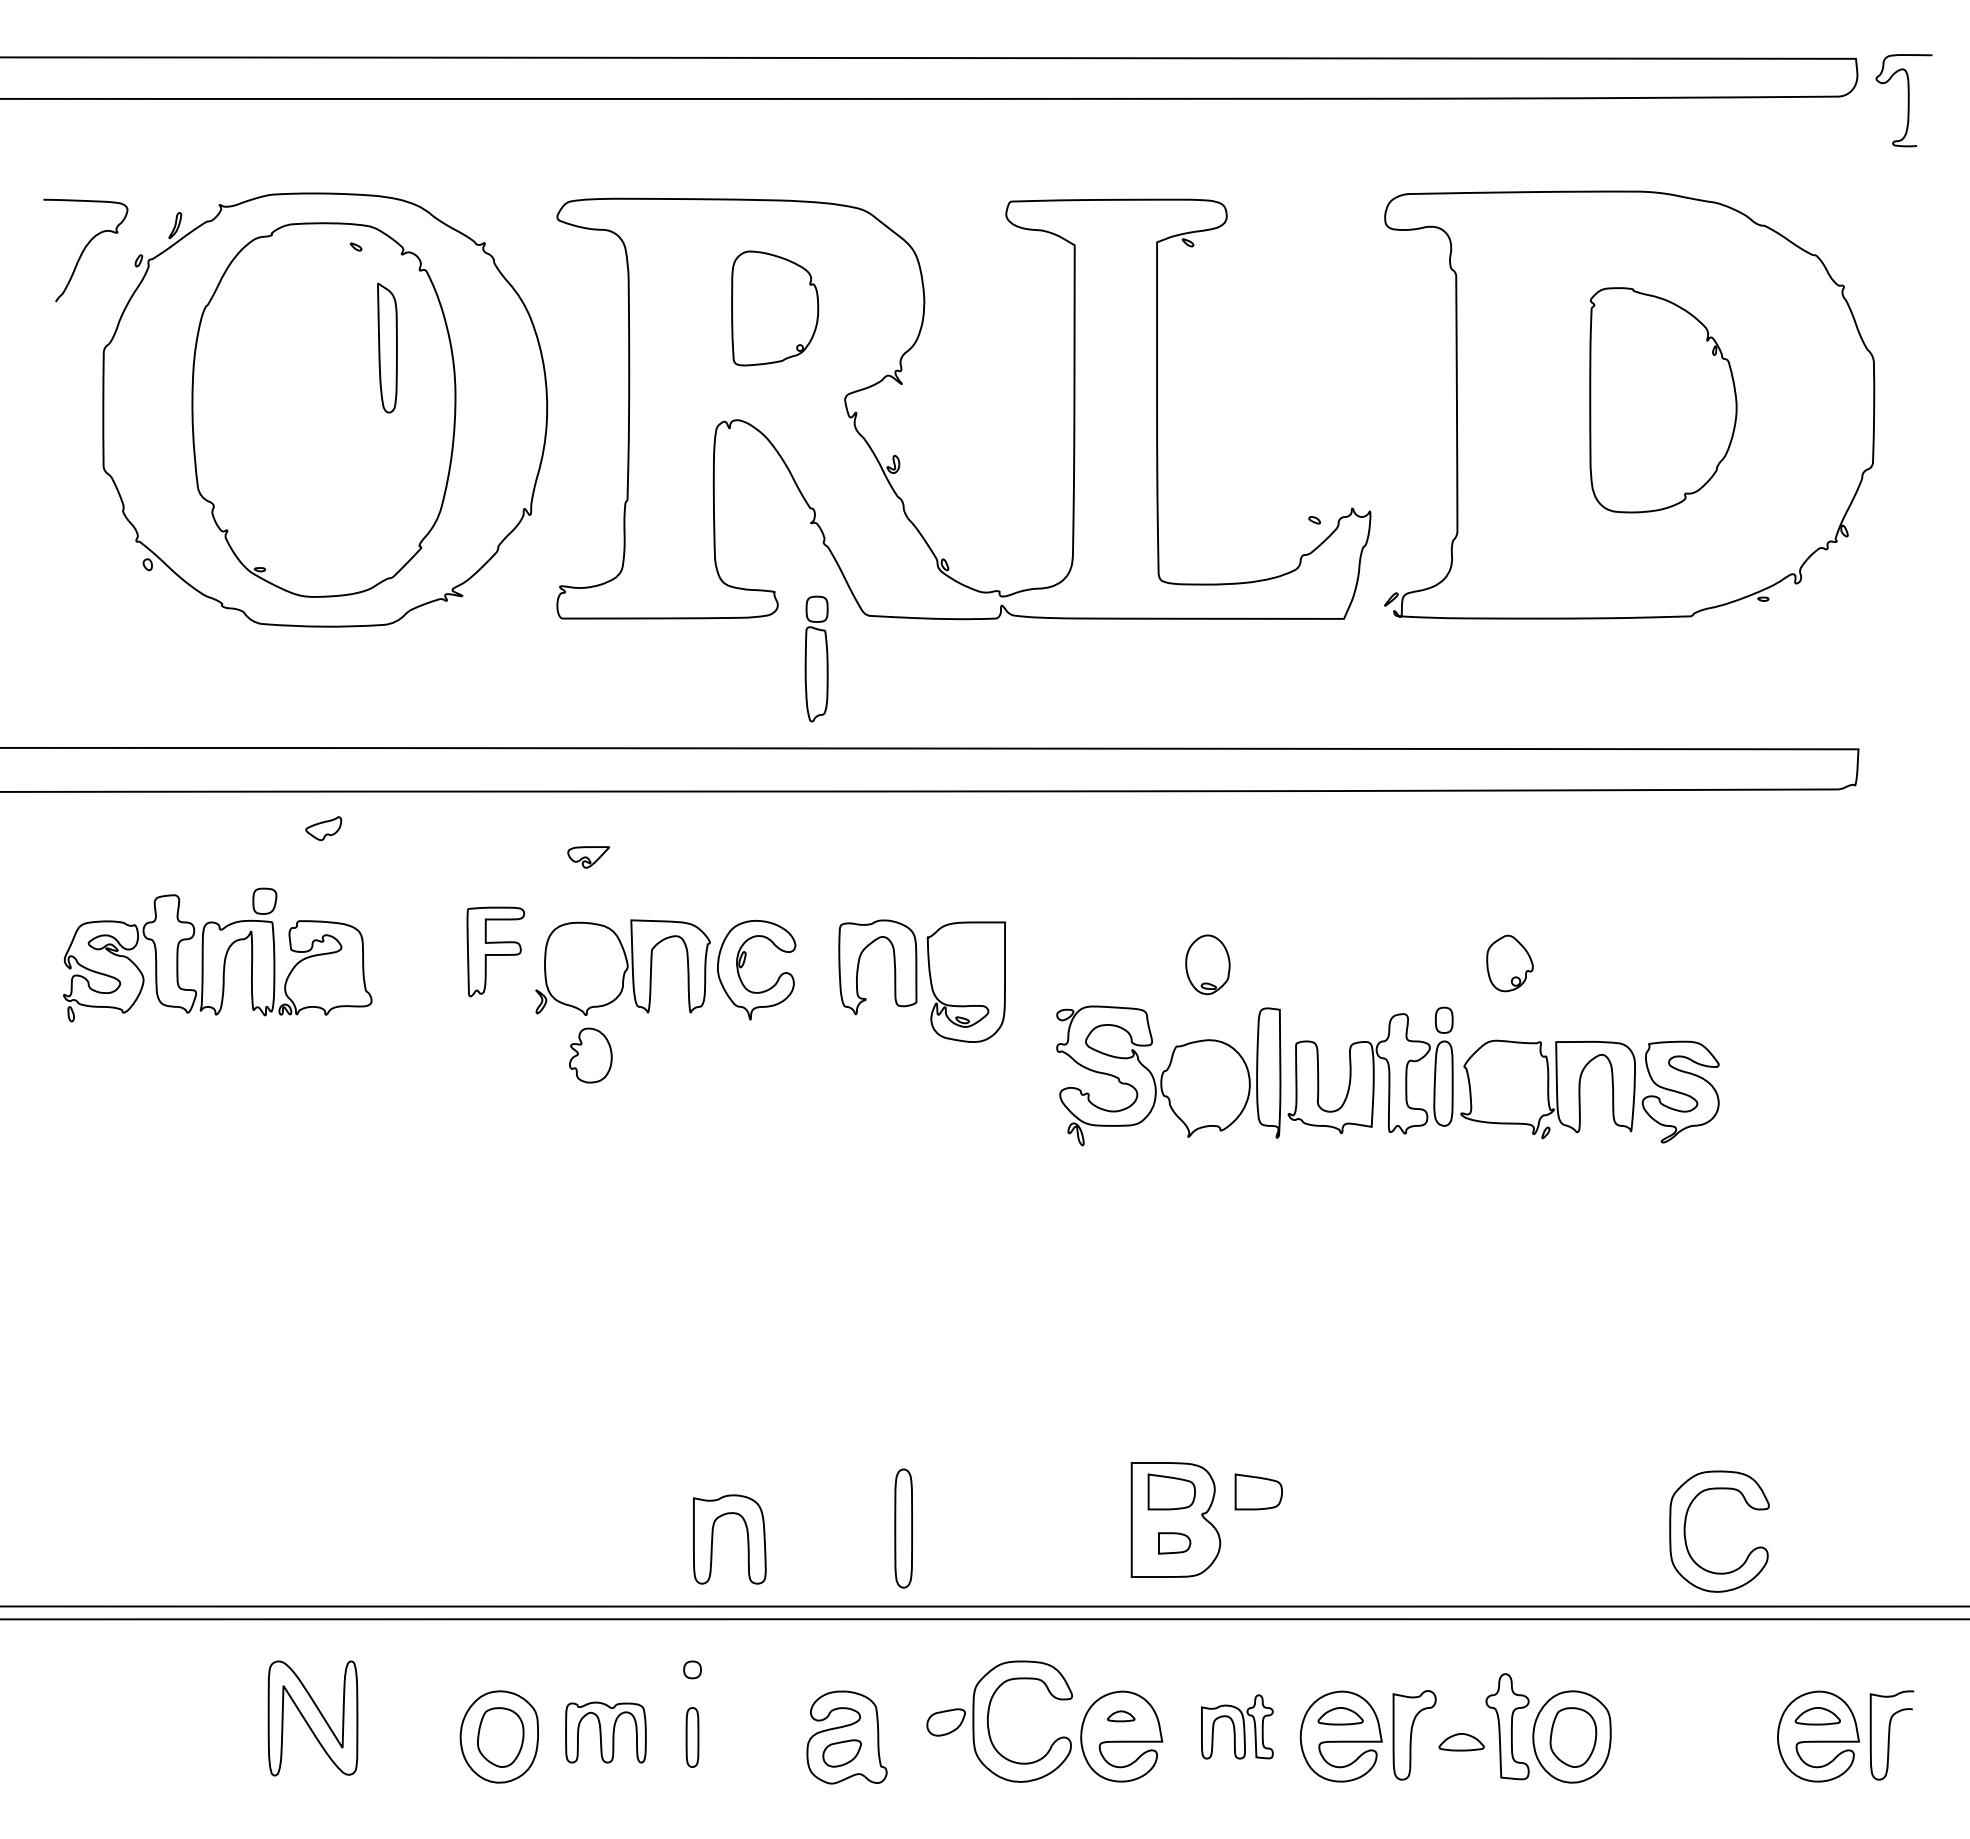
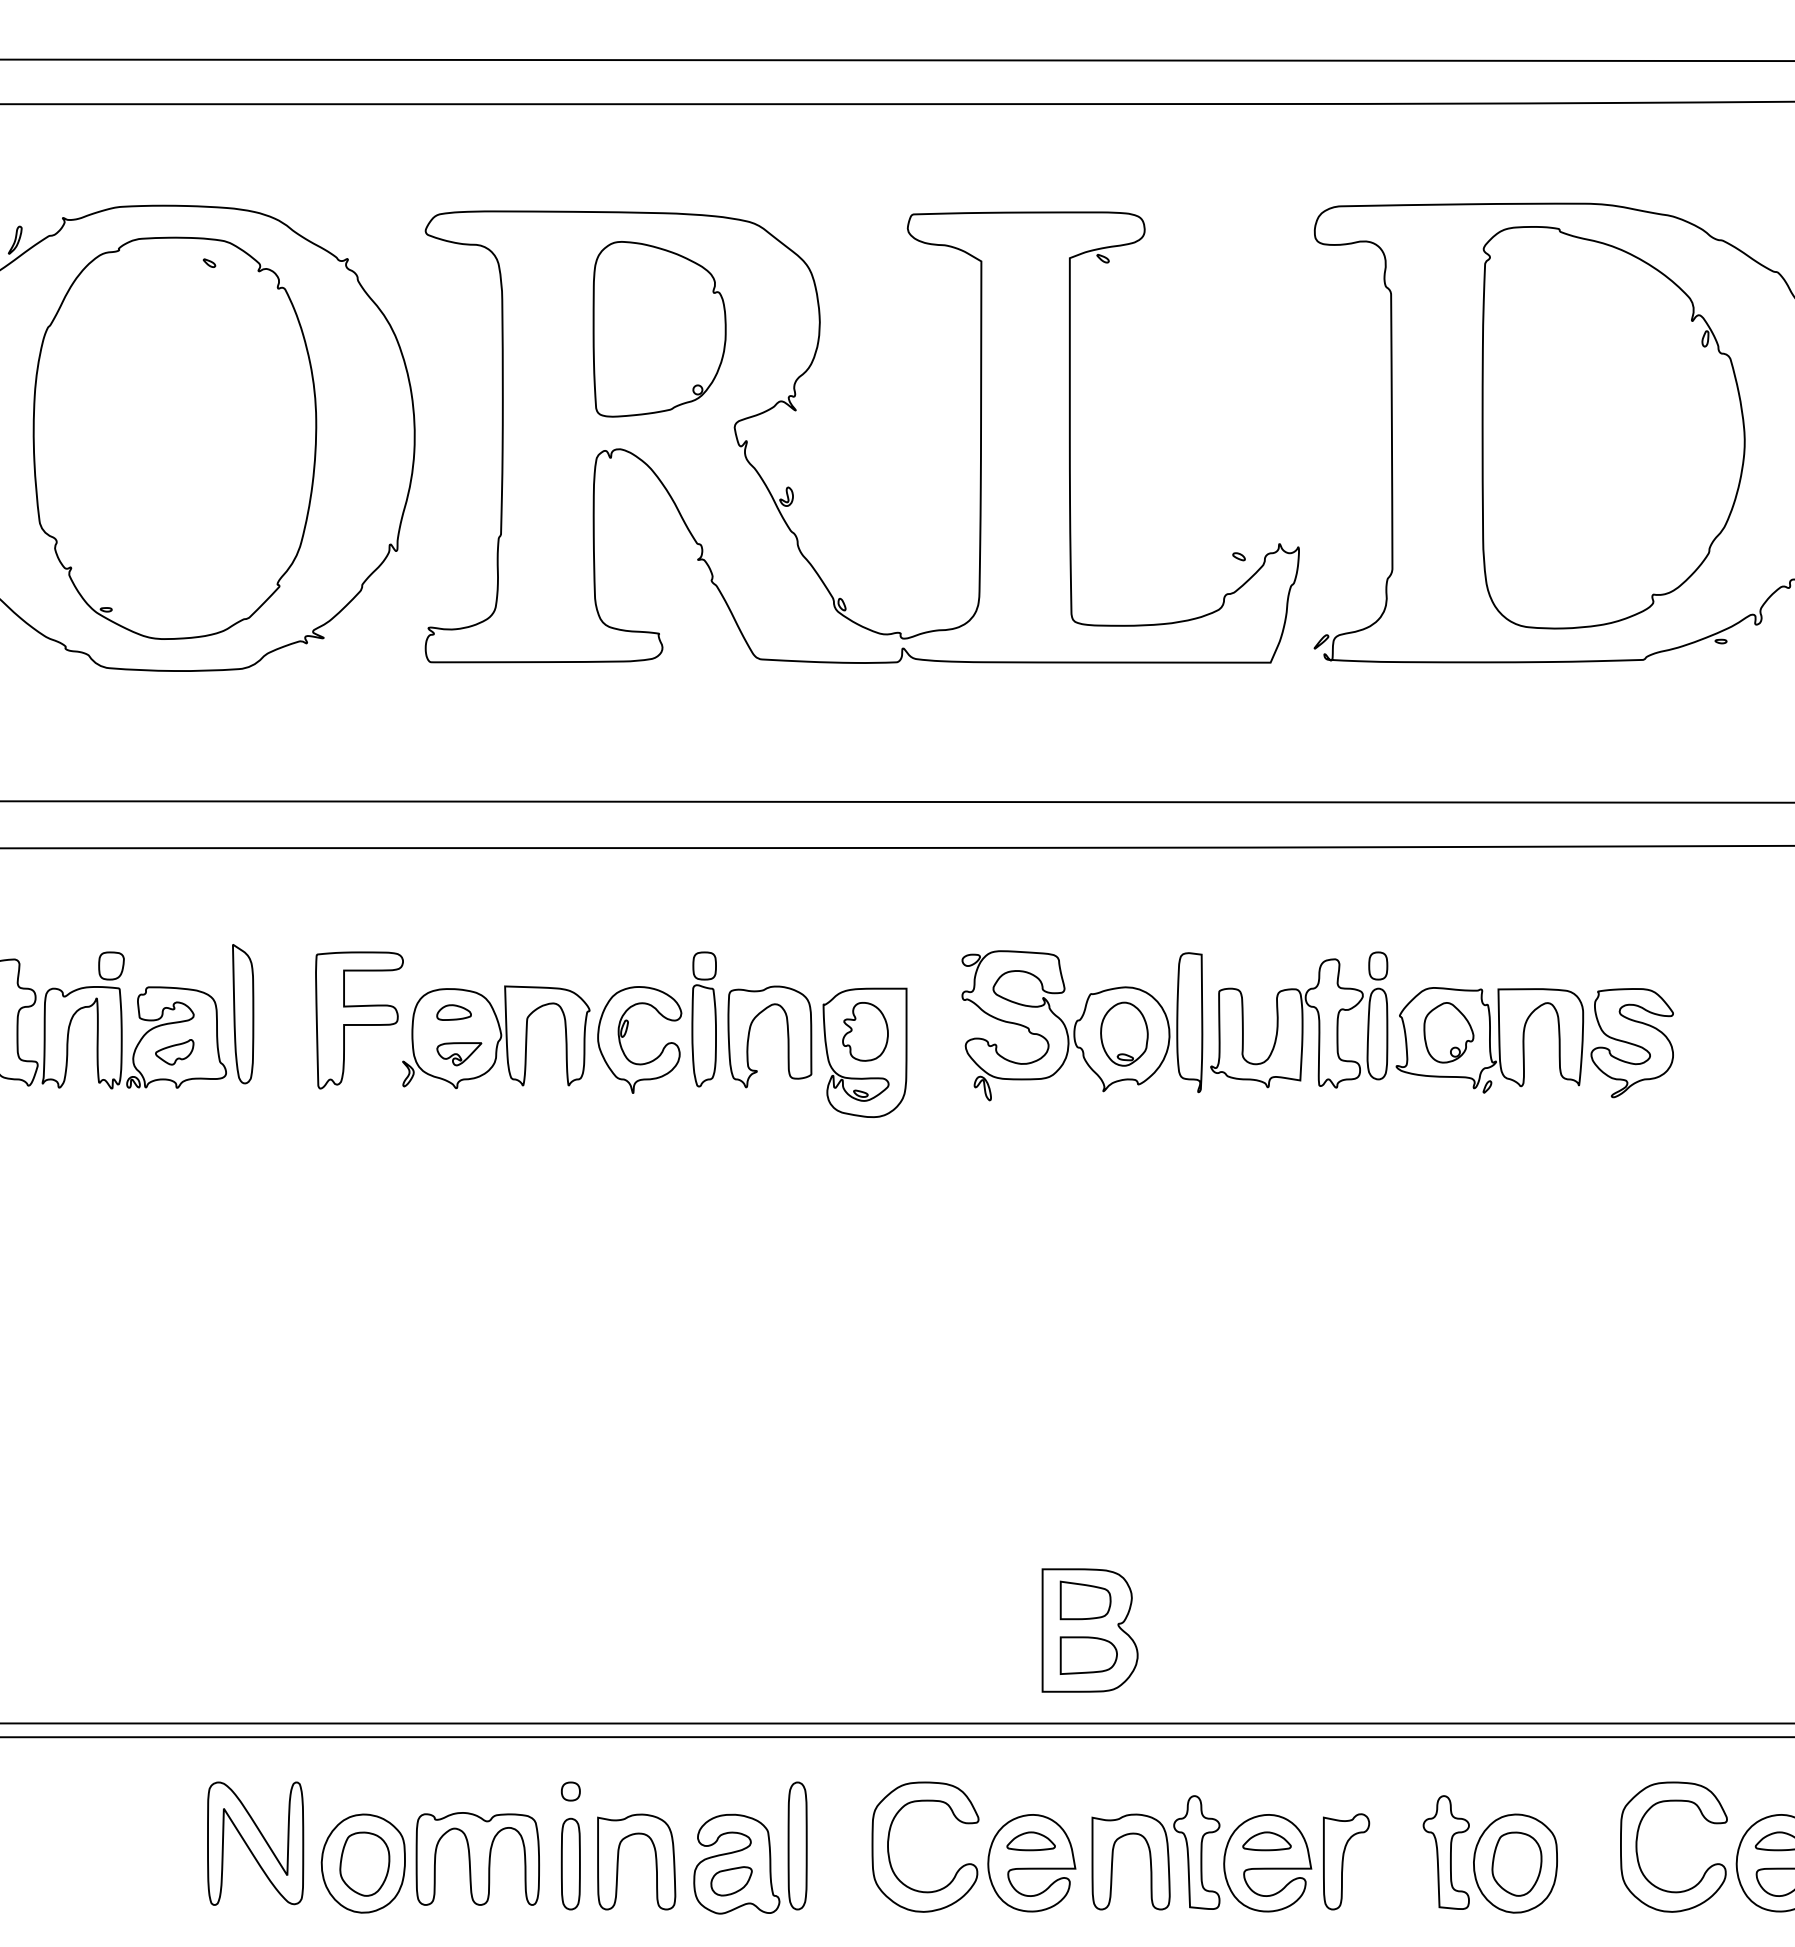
part: (774, 308) -> (658, 329), size x1.43
part: (387, 347) -> (243, 1013), moved
part: (1663, 400) -> (1613, 428), size x1.67
part: (816, 658) -> (704, 1018), moved
part: (323, 828) -> (174, 1052), moved
part: (588, 857) -> (459, 1054), moved
part: (583, 944) -> (453, 1012), added
part: (495, 951) -> (359, 1019), size x1.43
part: (590, 1055) -> (865, 1031), moved
part: (1387, 1075) -> (1317, 1025), moved
part: (1258, 1491) -> (1178, 1599), removed
part: (903, 1528) -> (797, 1845), moved
part: (1686, 1538) -> (1638, 1854), moved
part: (713, 1539) -> (619, 1862), moved
part: (1174, 1543) -> (1088, 1655), size x1.67
part: (1121, 1716) -> (1031, 1841), size x1.67
part: (312, 1718) -> (255, 1843), moved
part: (945, 1722) -> (842, 1848), removed
part: (1237, 1726) -> (1156, 1852), size x1.67
part: (605, 1732) -> (477, 1858), size x1.43
part: (692, 1737) -> (570, 1864), size x1.43
part: (1461, 1742) -> (1396, 1869), removed

